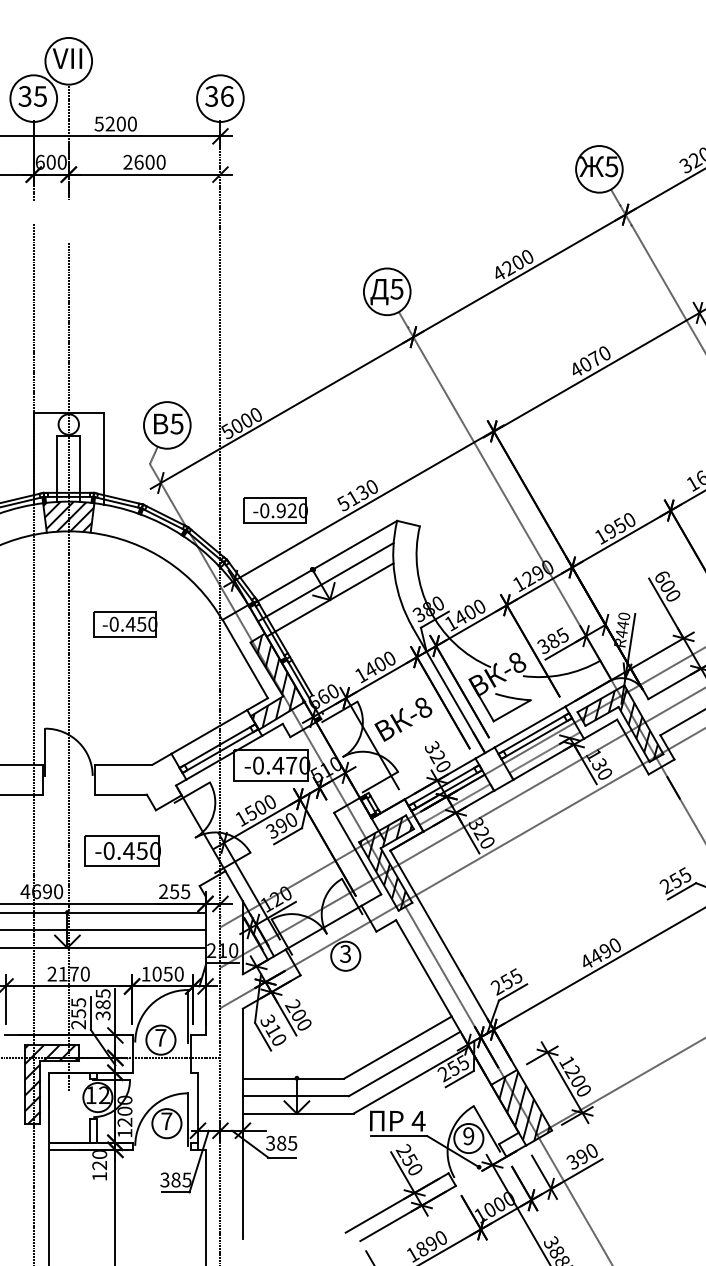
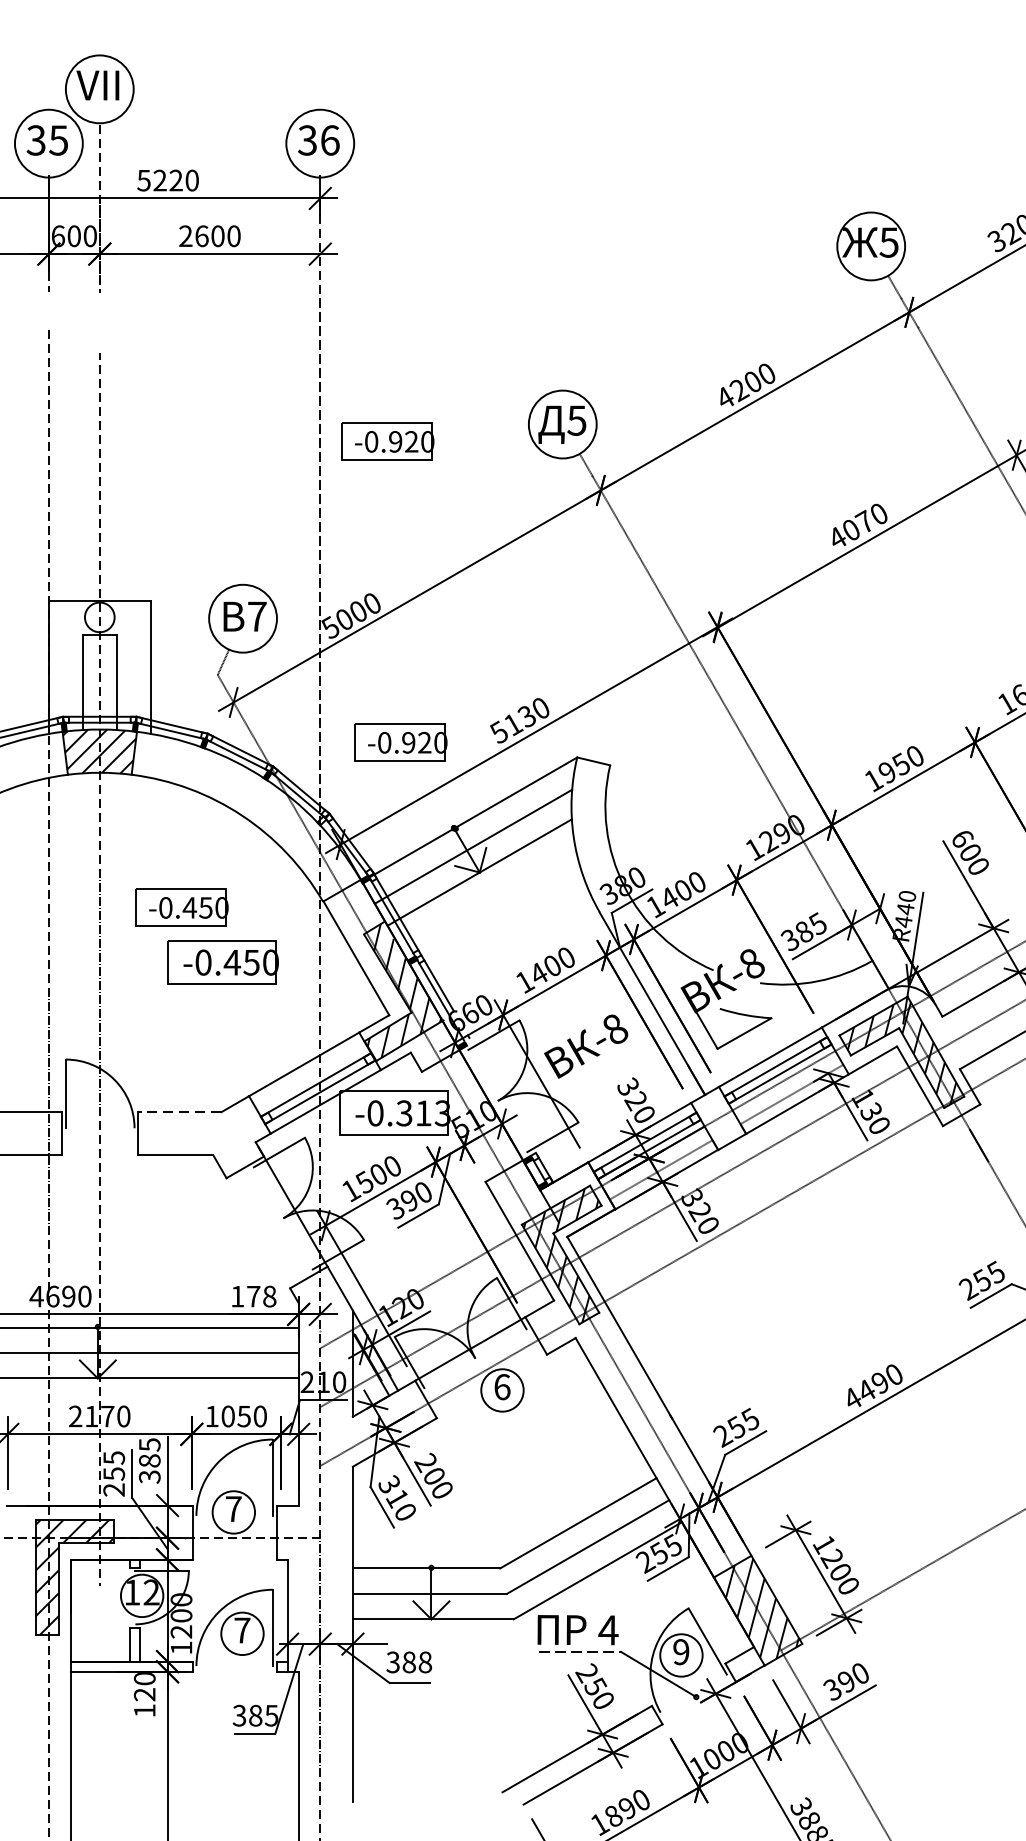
text: (120, 123) -> (174, 179), 5200 -> 5220
part: (266, 303) -> (387, 441), added
text: (176, 423) -> (256, 615), 5 -> 7
line: (123, 764) -> (179, 1111), solid -> dashed
text: (291, 765) -> (423, 1113), -0.470 -> -0.313
part: (122, 850) -> (222, 961), moved
text: (174, 891) -> (253, 1296), 255 -> 178
text: (345, 953) -> (502, 1386), 3 -> 6
line: (399, 1136) -> (580, 1652), solid -> dashed
text: (292, 1142) -> (425, 1661), 385 -> 388

